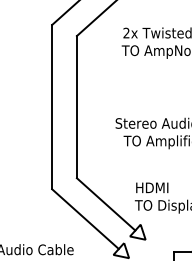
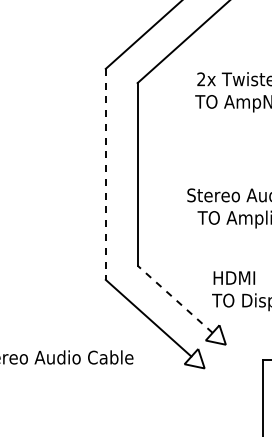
line: (51, 107) -> (105, 174), solid -> dashed
line: (105, 203) -> (174, 298), solid -> dashed

